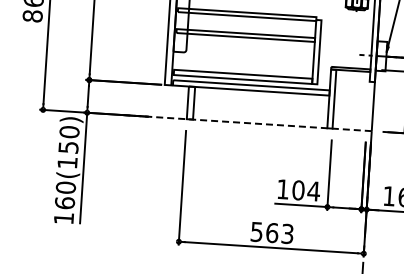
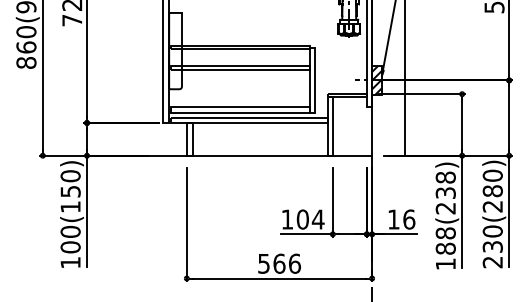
hatch: (380, 56) -> (376, 80), added
line: (245, 122) -> (245, 155), dashed -> solid
text: (64, 203) -> (70, 247), 160(150) -> 100(150)
text: (288, 233) -> (295, 263), 563 -> 566

